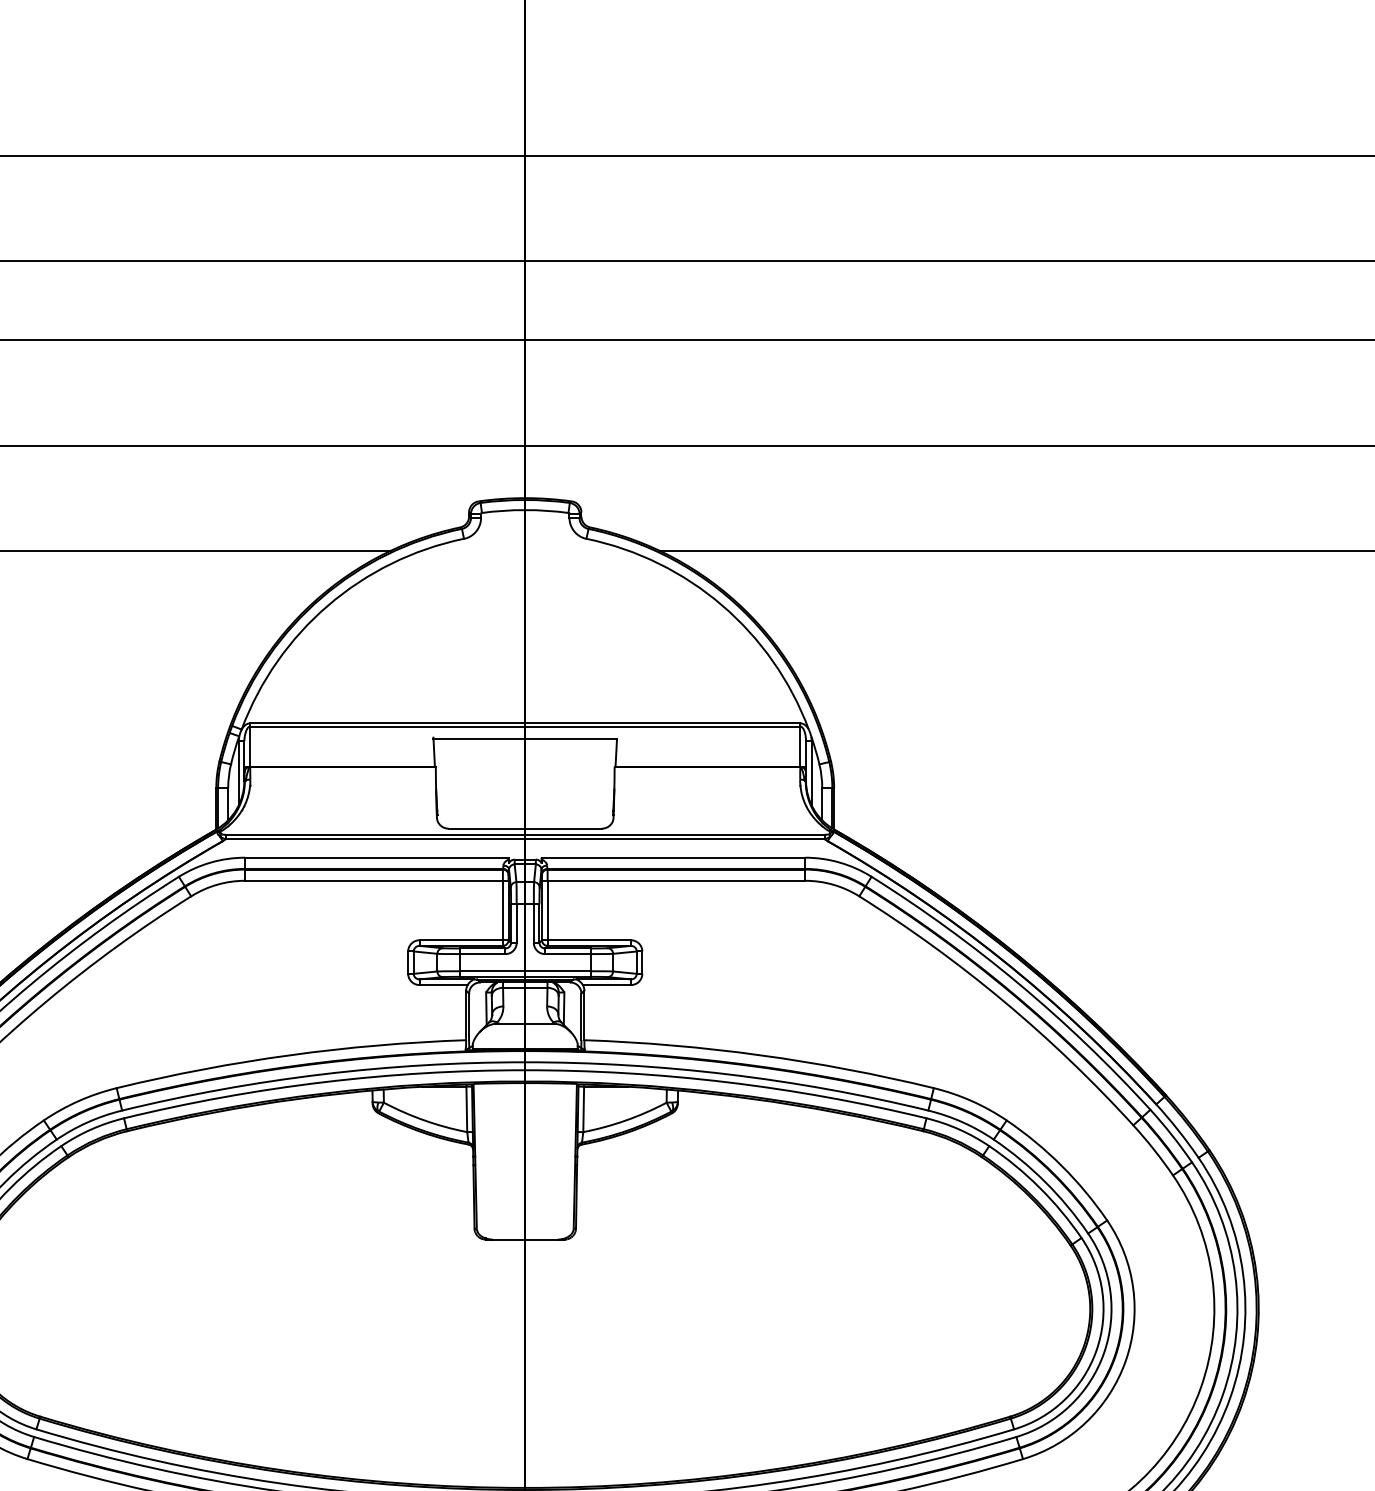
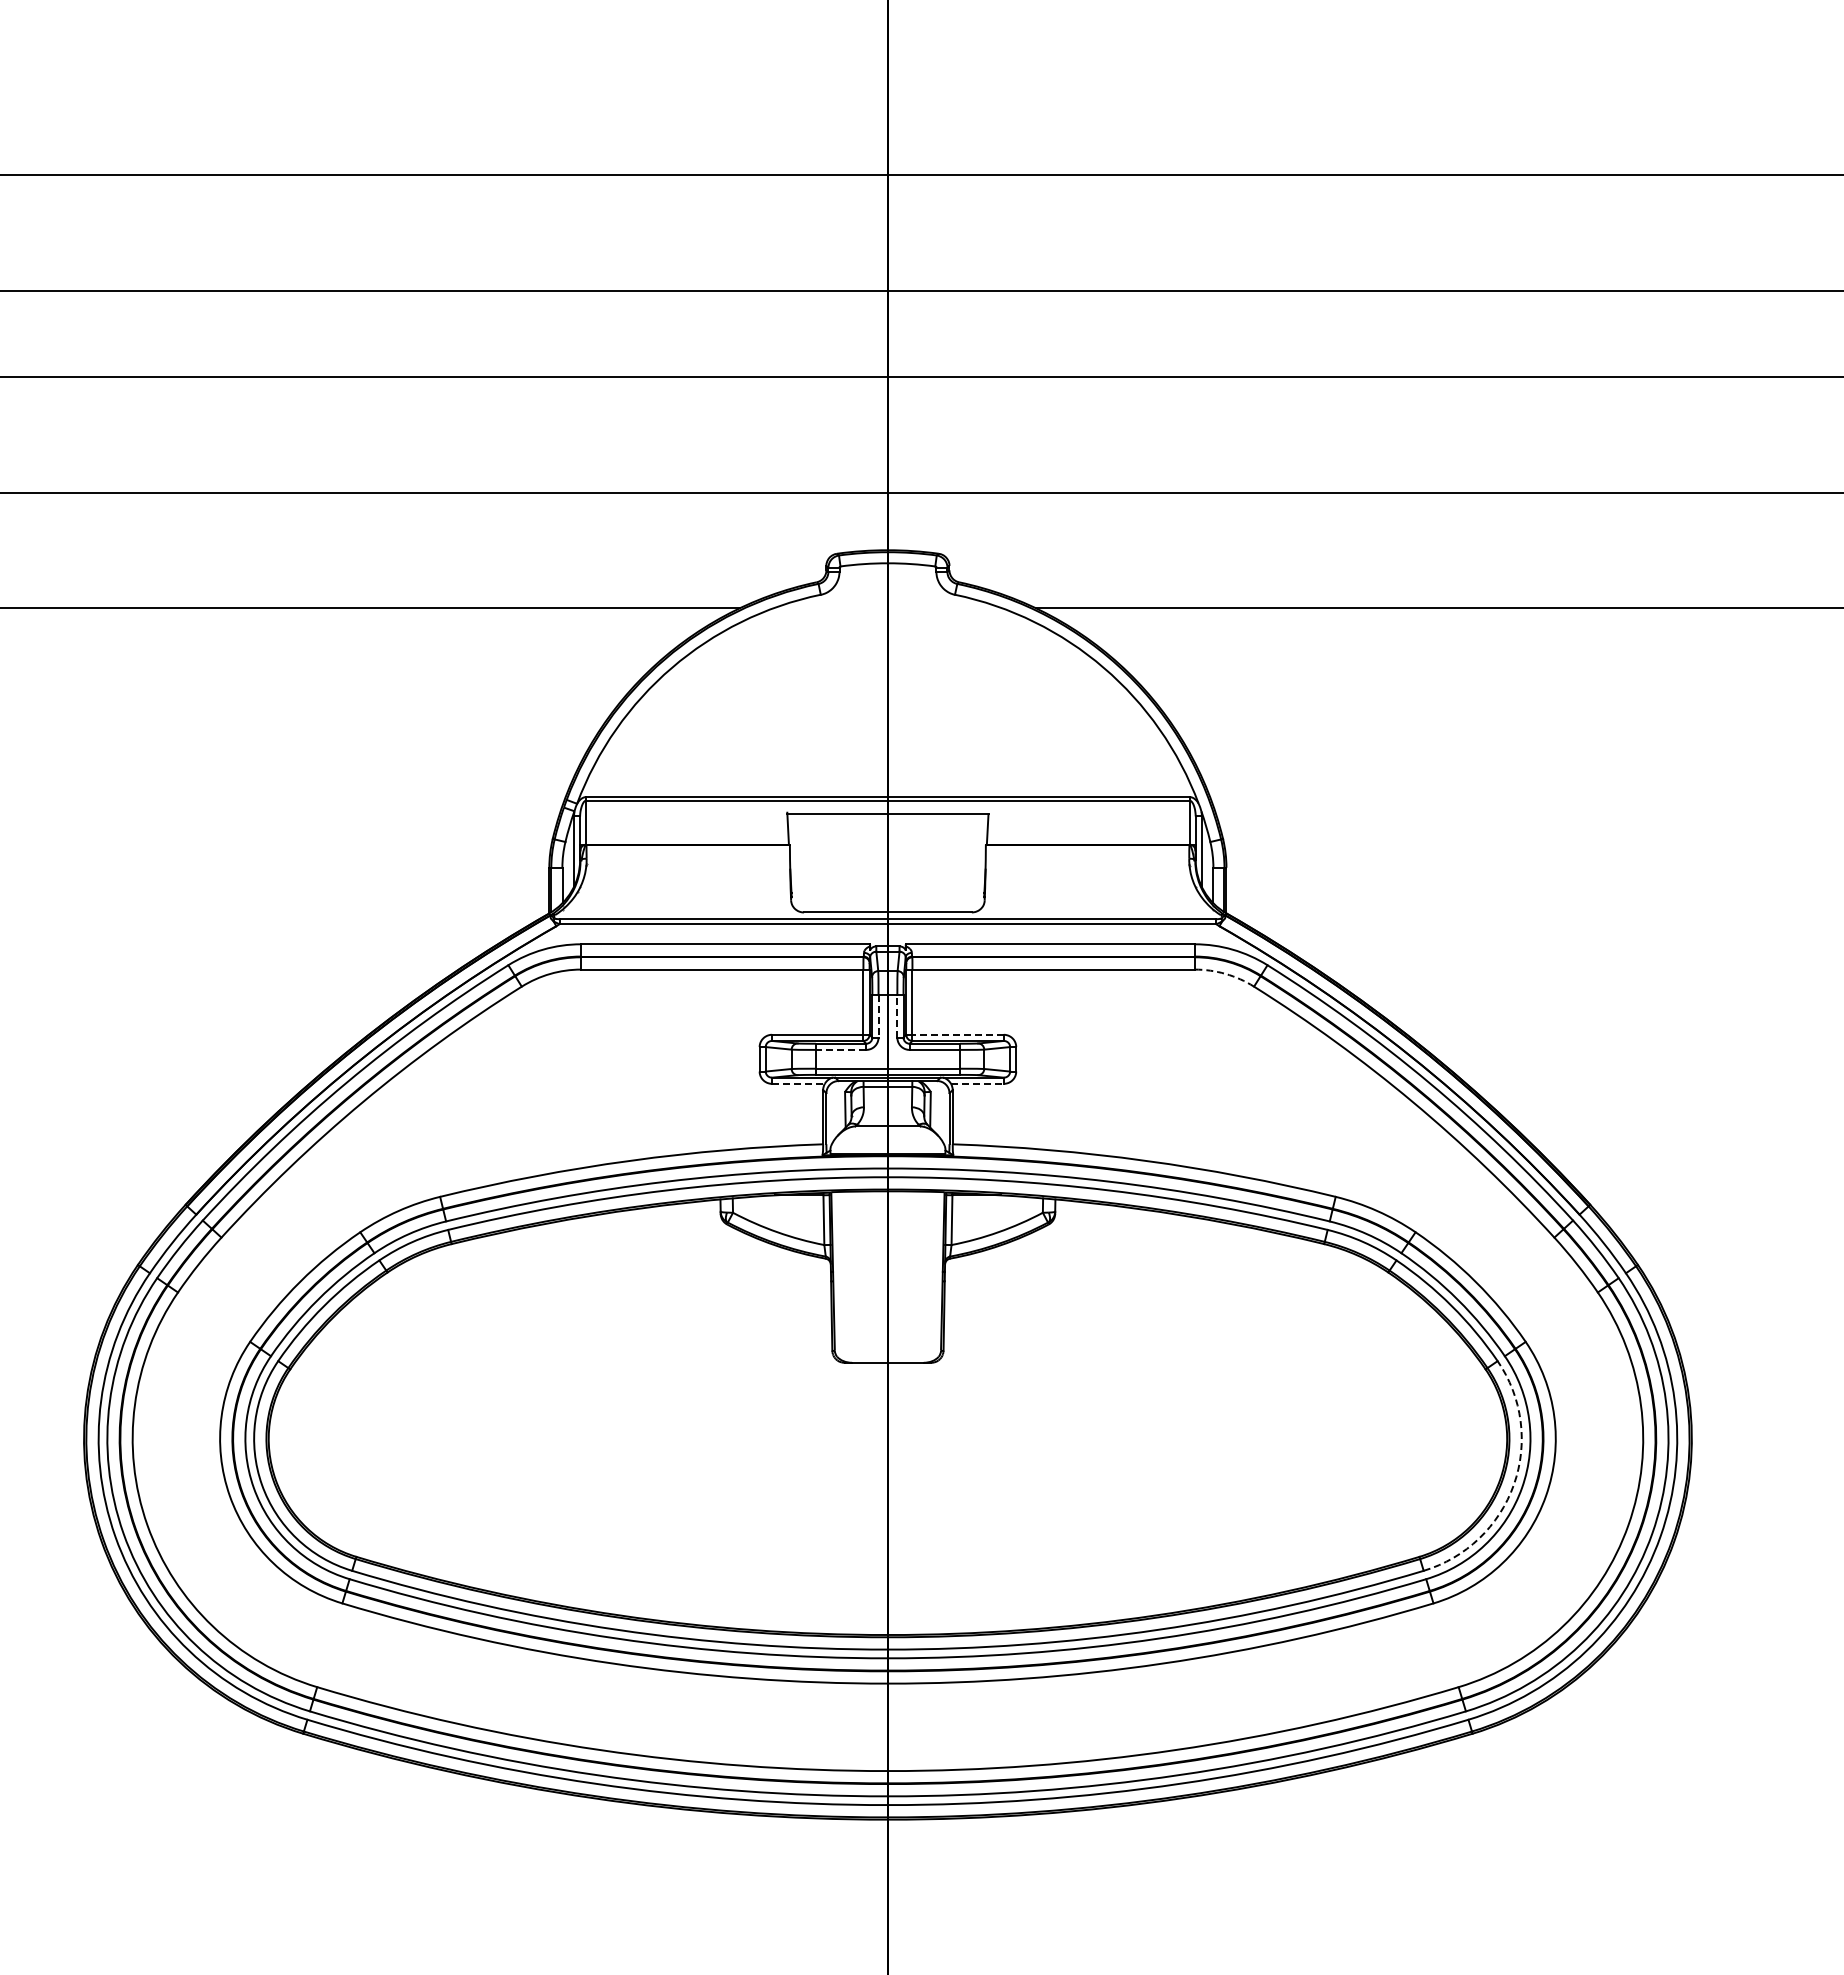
arc: (833, 884) -> (1225, 973), solid -> dashed
line: (533, 922) -> (897, 1015), solid -> dashed
line: (516, 923) -> (878, 1016), solid -> dashed
line: (589, 940) -> (958, 1034), solid -> dashed
line: (481, 953) -> (840, 1049), solid -> dashed
line: (443, 984) -> (798, 1083), solid -> dashed
line: (606, 984) -> (977, 1083), solid -> dashed
arc: (1096, 1350) -> (1513, 1484), solid -> dashed

